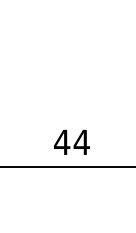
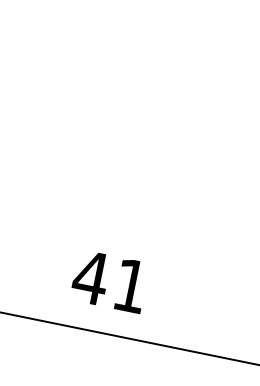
text: (81, 141) -> (130, 283), 44 -> 41

